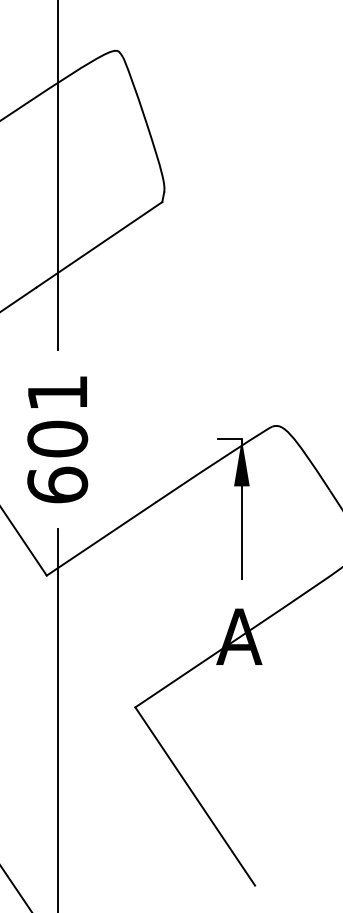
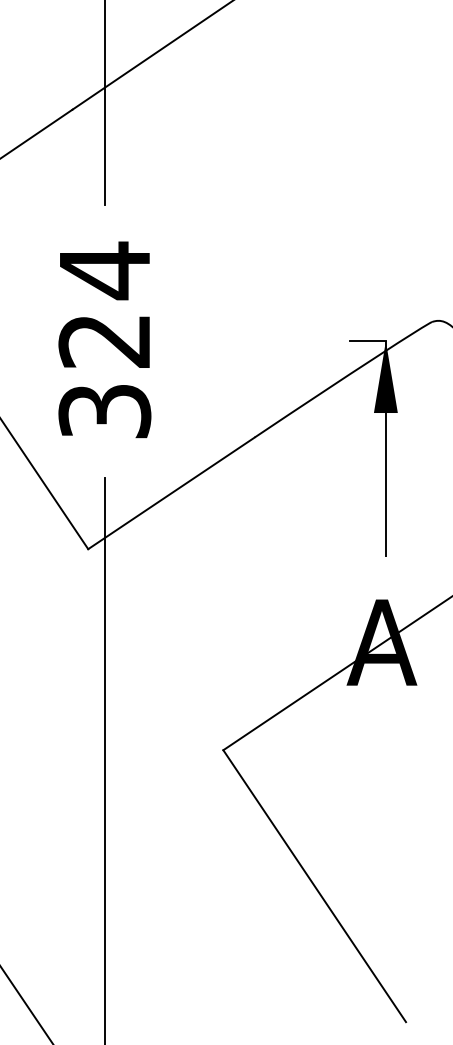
text: (57, 438) -> (104, 339), 601 -> 324

